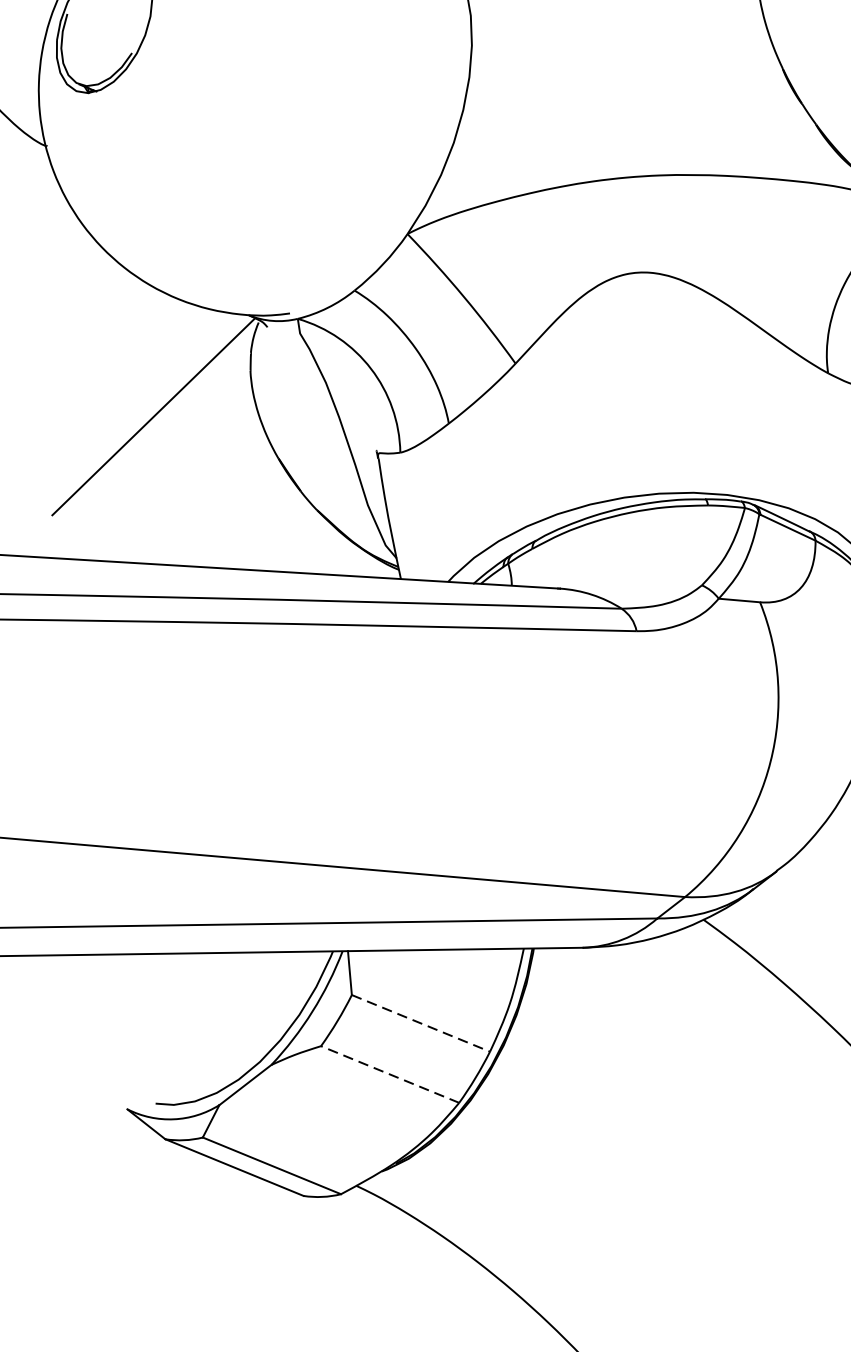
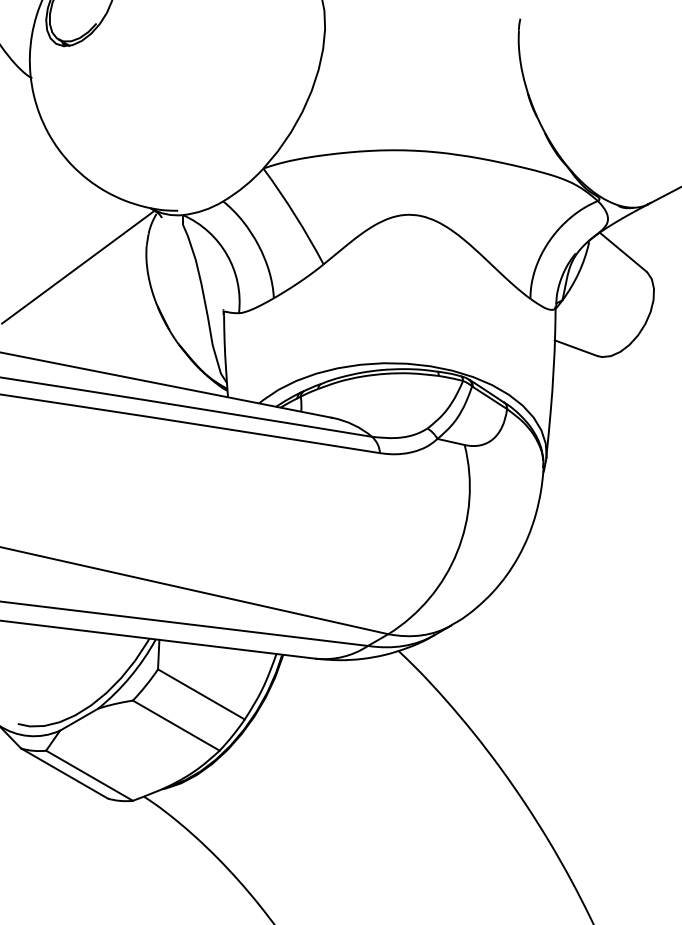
line: (421, 1023) -> (201, 694), dashed -> solid
line: (388, 1074) -> (175, 725), dashed -> solid

